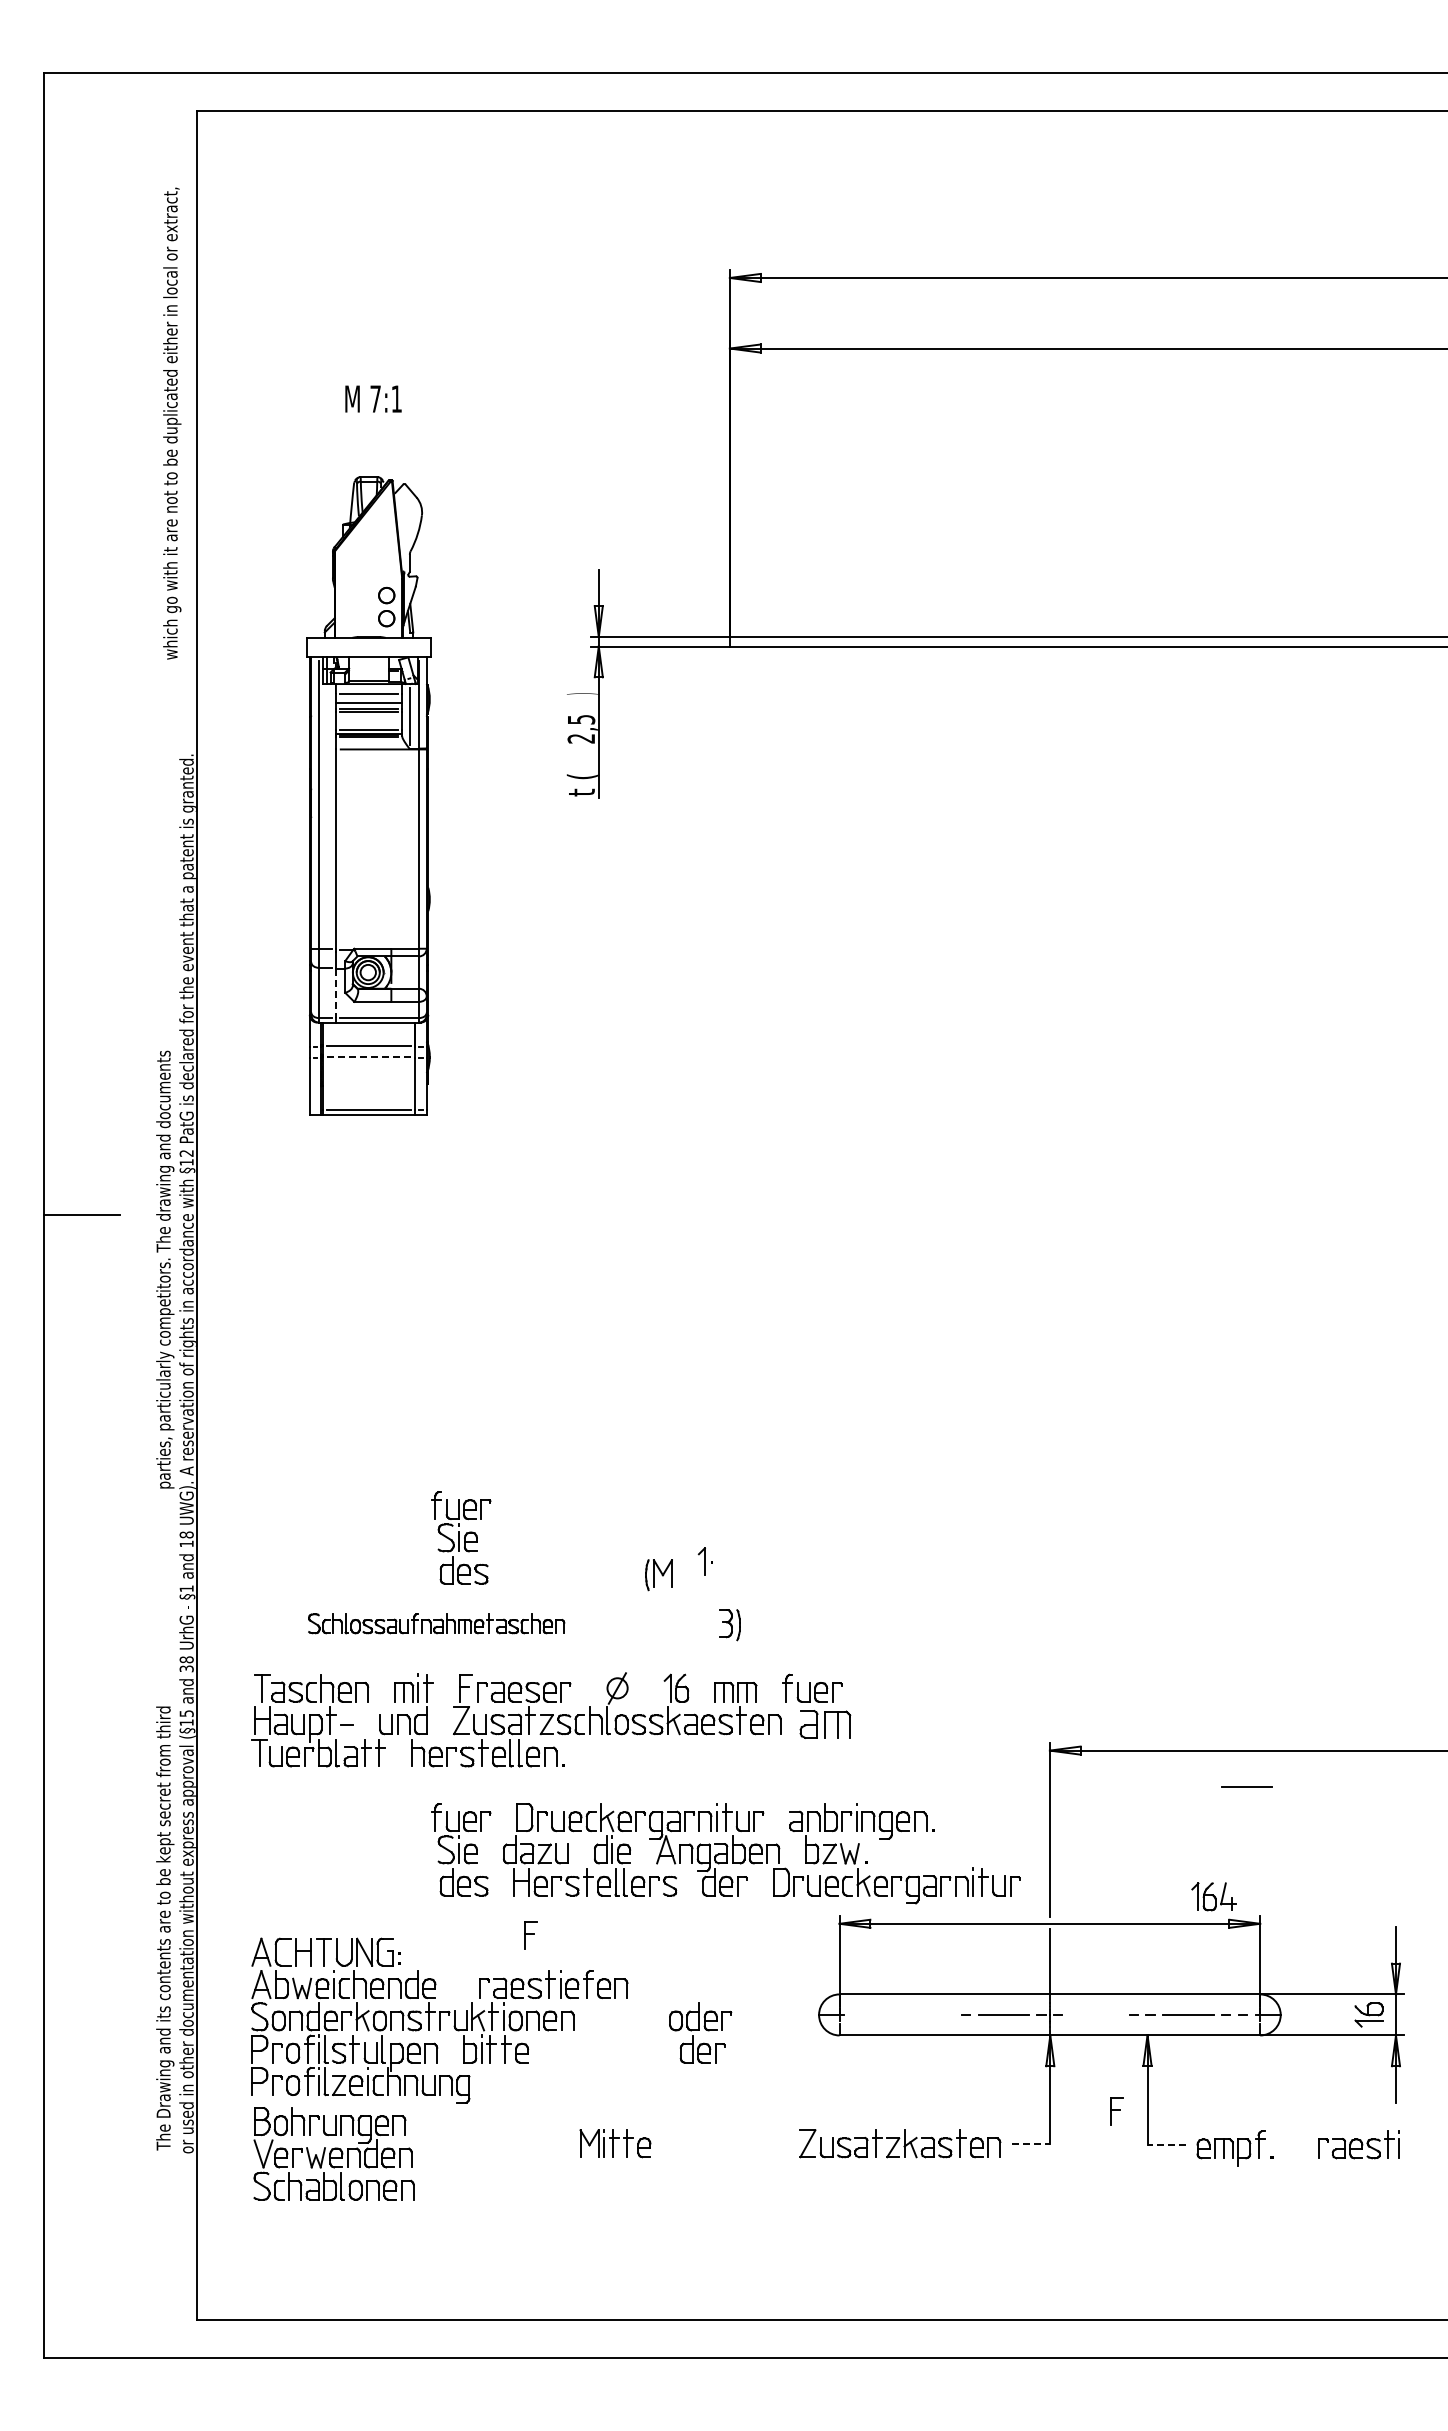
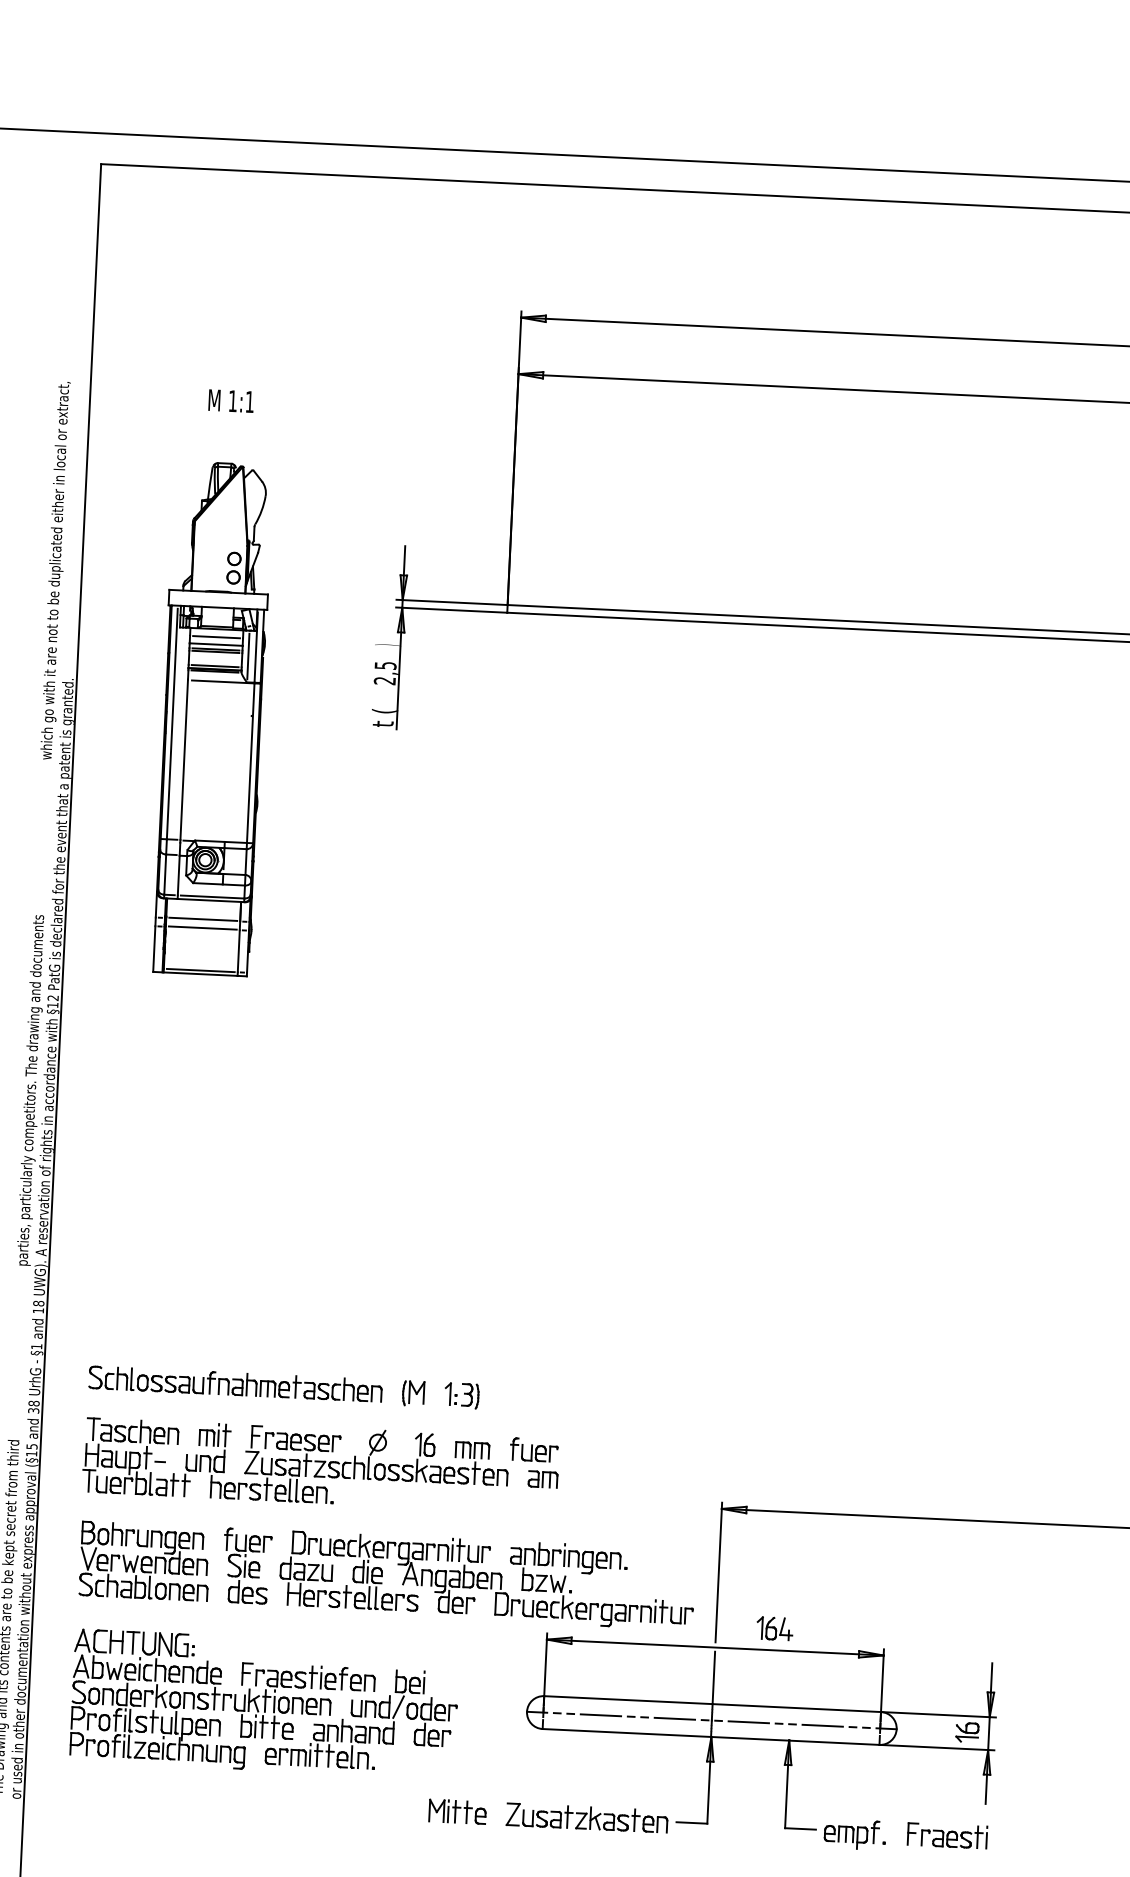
text: (375, 398) -> (232, 400), 7:1 -> 1:1
text: (172, 423) -> (56, 570), moved
line: (335, 993) -> (178, 875), dashed -> solid
line: (368, 1057) -> (202, 928), dashed -> solid
part: (461, 1537) -> (258, 1316), removed
part: (704, 1561) -> (450, 1394), moved
part: (658, 1575) -> (413, 1393), moved
part: (436, 1623) -> (235, 1383), size x1.43
part: (825, 1724) -> (543, 1479), size x0.71
line: (1246, 1786) -> (748, 1721), moved
part: (1213, 1896) -> (774, 1628), moved
part: (530, 1935) -> (246, 1674), moved
line: (902, 2014) -> (593, 1714), added
part: (592, 2032) -> (344, 1717), added
part: (1116, 2111) -> (912, 1833), moved
part: (615, 2143) -> (457, 1811), moved
line: (1031, 2143) -> (692, 1822), dashed -> solid
line: (1166, 2144) -> (800, 1828), dashed -> solid
part: (333, 2153) -> (144, 1561), moved

